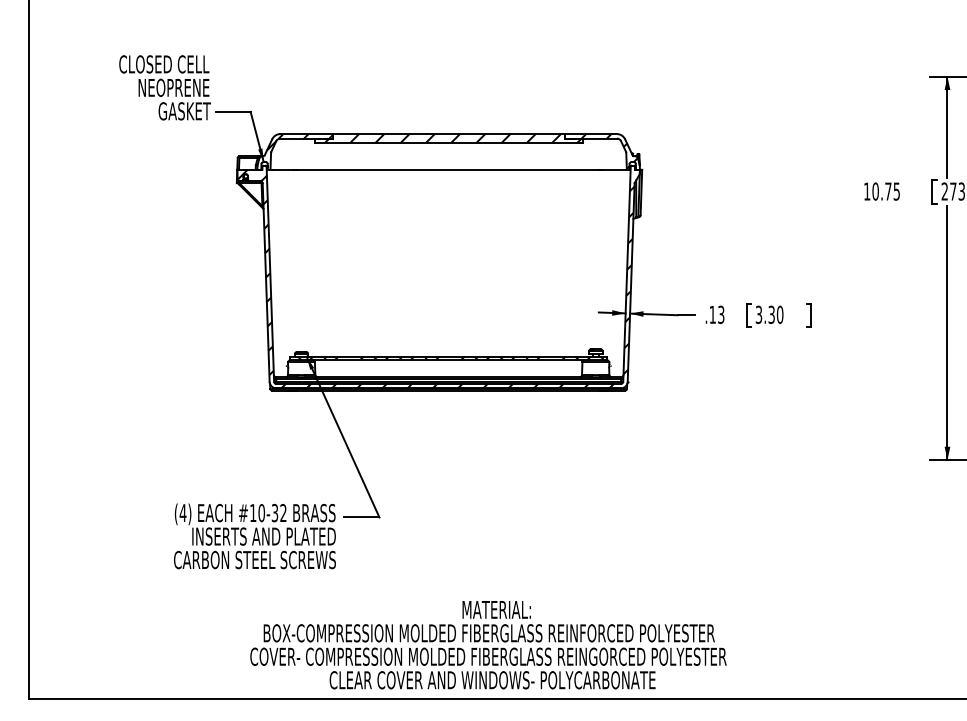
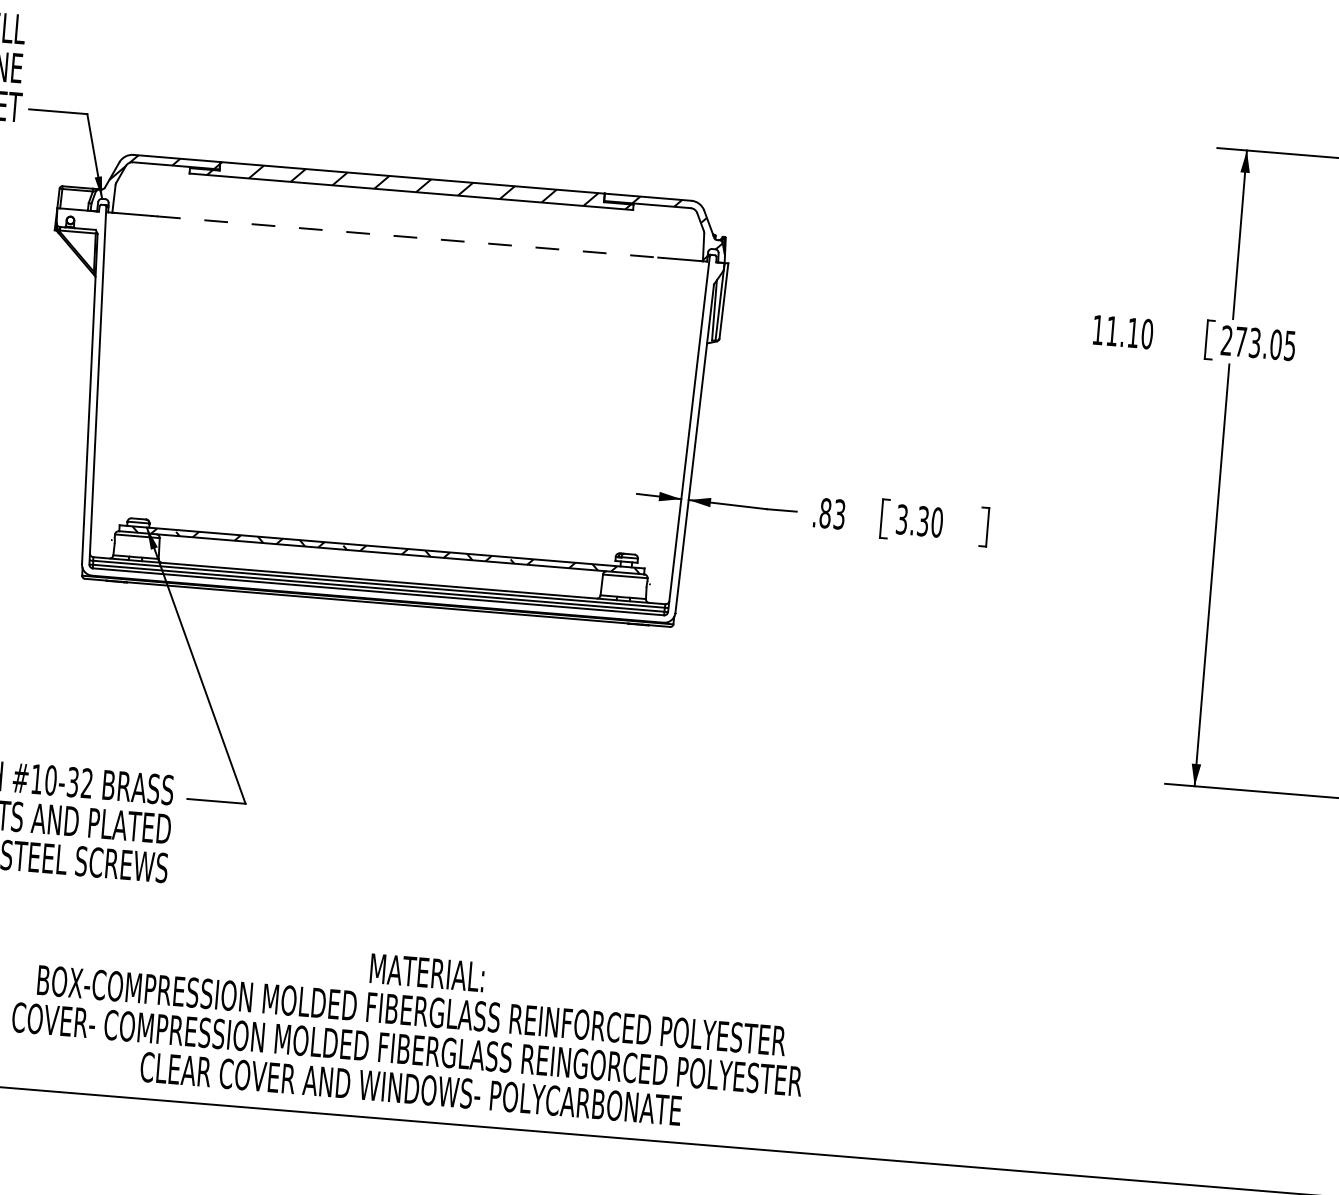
line: (449, 169) -> (409, 236), solid -> dashed
text: (886, 191) -> (1130, 332), 10.75 -> 11.10
hatch: (435, 278) -> (370, 415), removed
text: (712, 314) -> (825, 512), .13 -> .83

